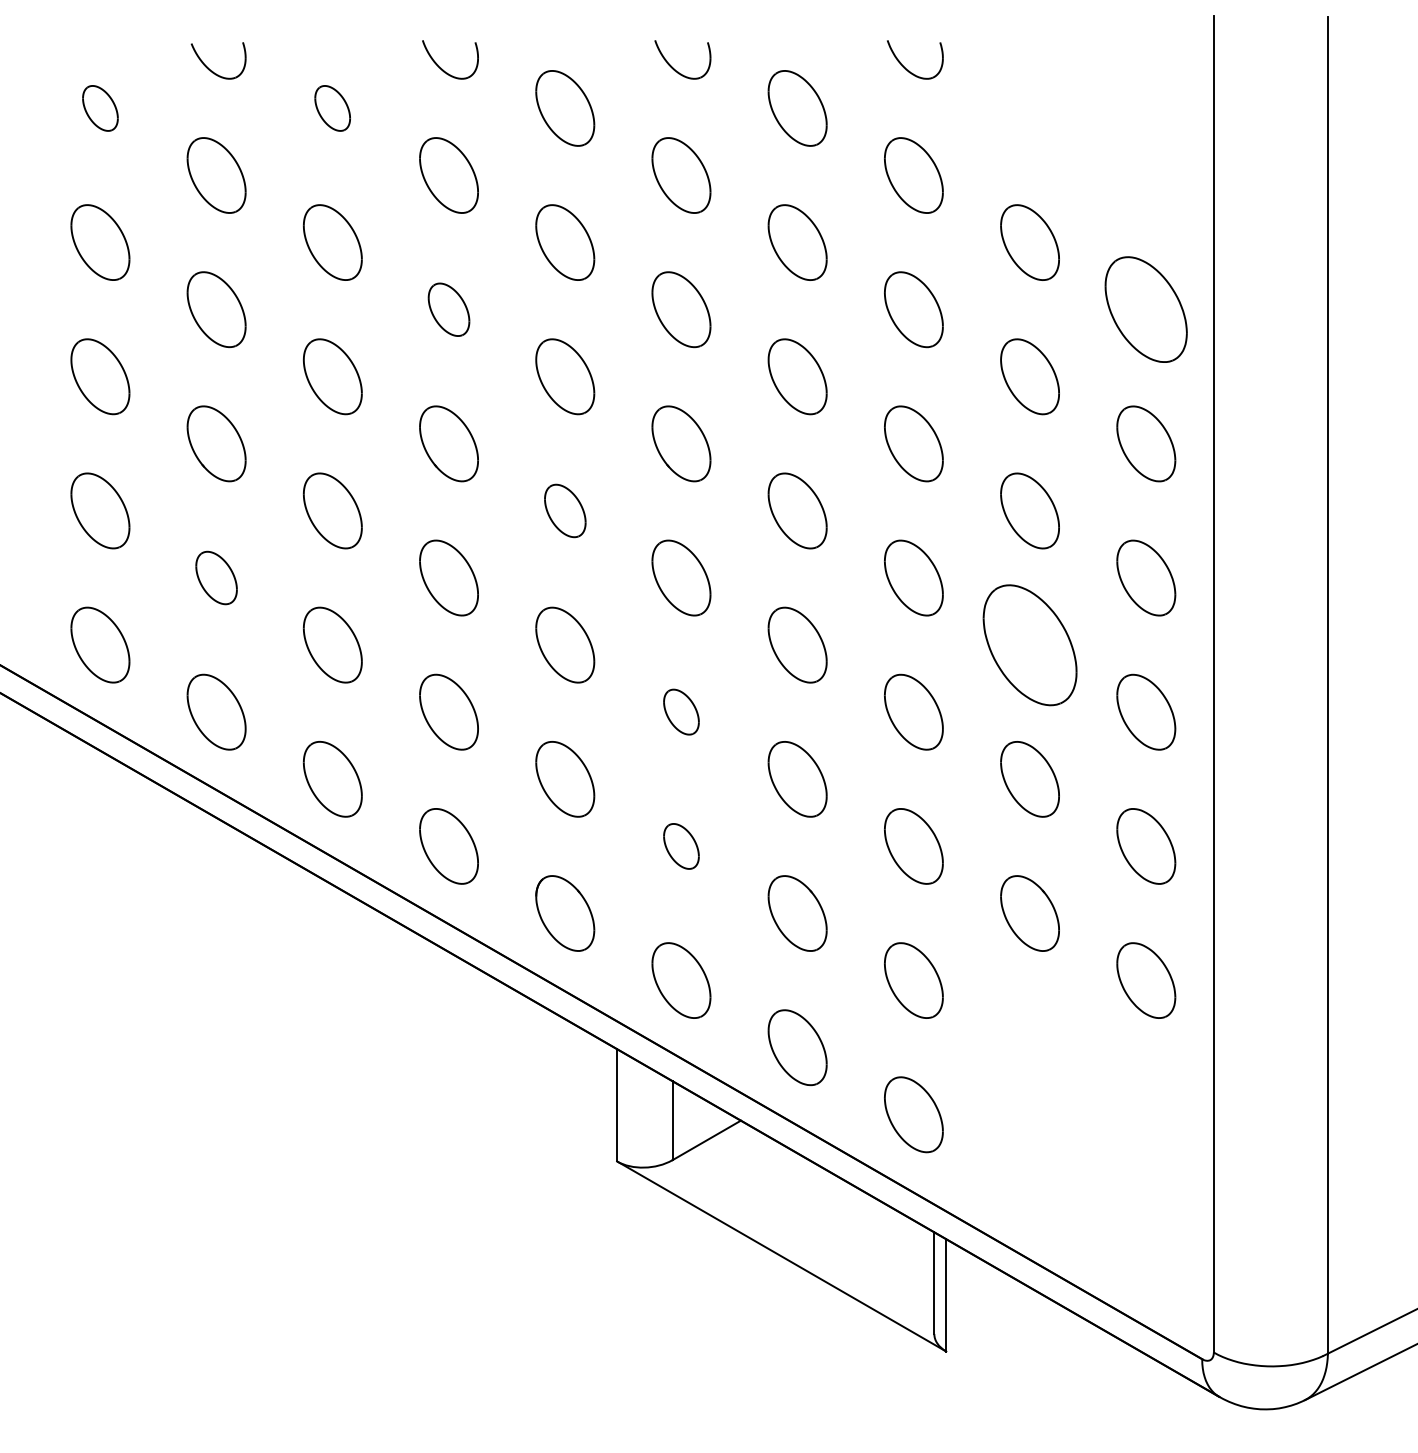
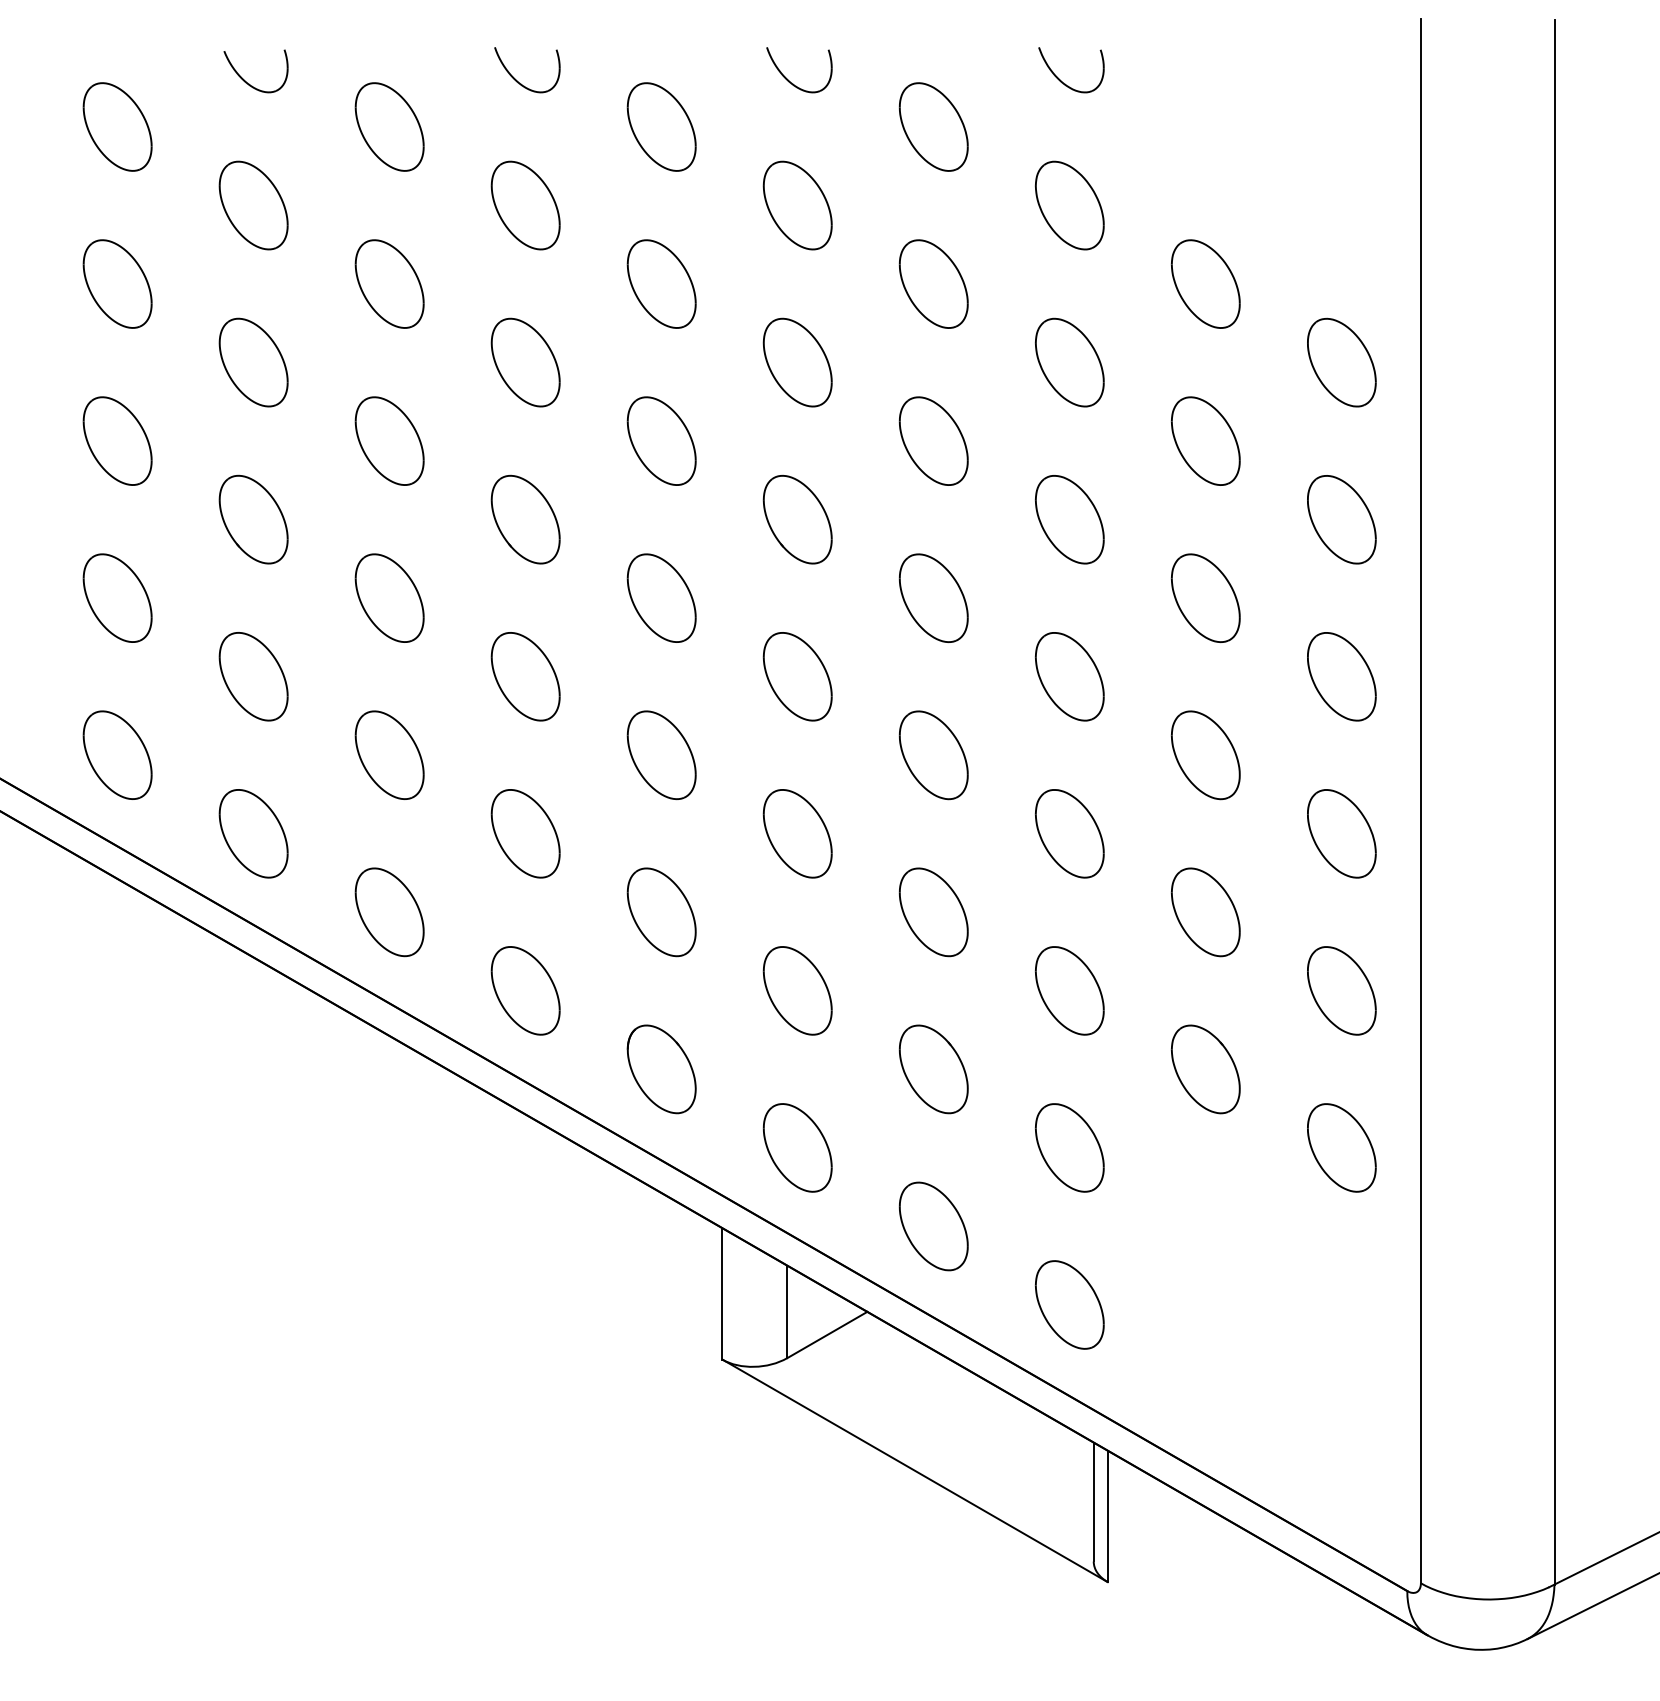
part: (100, 108) -> (117, 127), size x1.67
part: (332, 108) -> (389, 127), size x1.67
part: (448, 309) -> (525, 362), size x1.43
part: (1146, 309) -> (1342, 362), size x0.71
part: (565, 510) -> (662, 597), size x1.43
part: (216, 577) -> (253, 676), size x1.43
part: (1029, 644) -> (1205, 754), size x0.62
part: (681, 711) -> (797, 832), size x1.67
part: (681, 846) -> (797, 990), size x1.67

